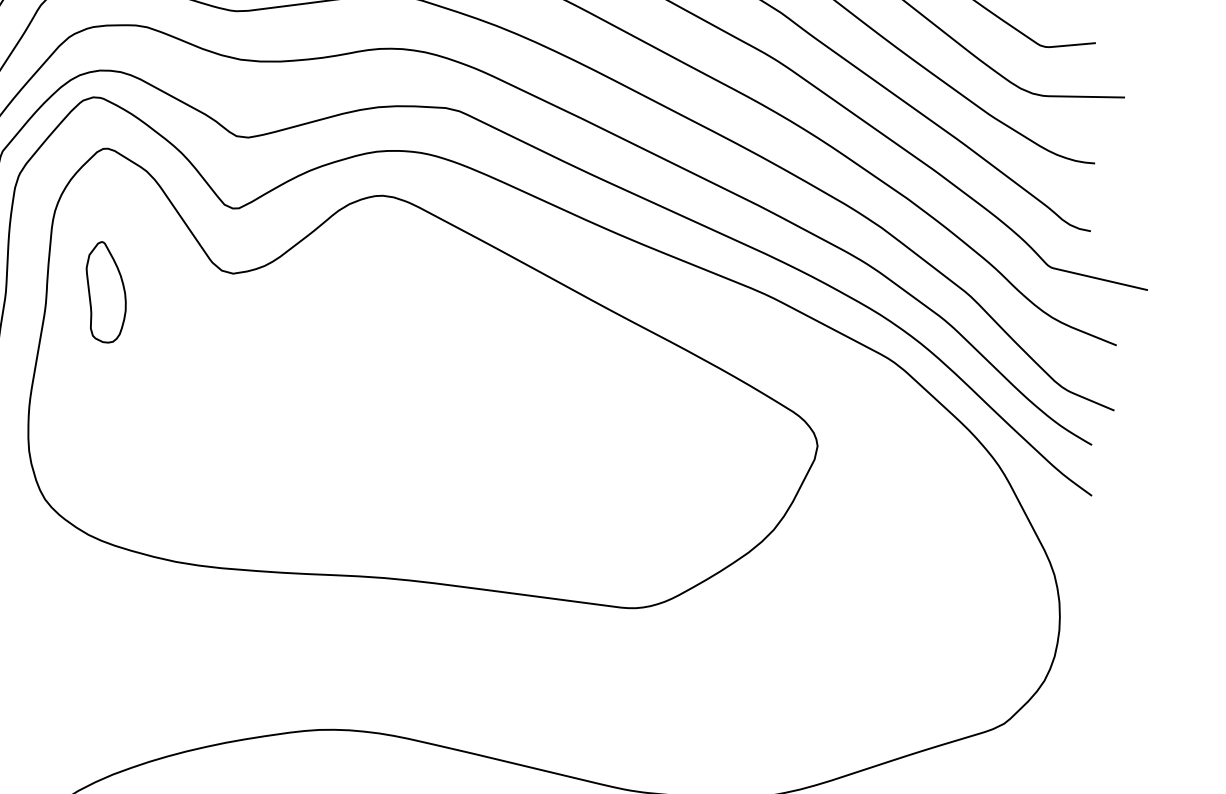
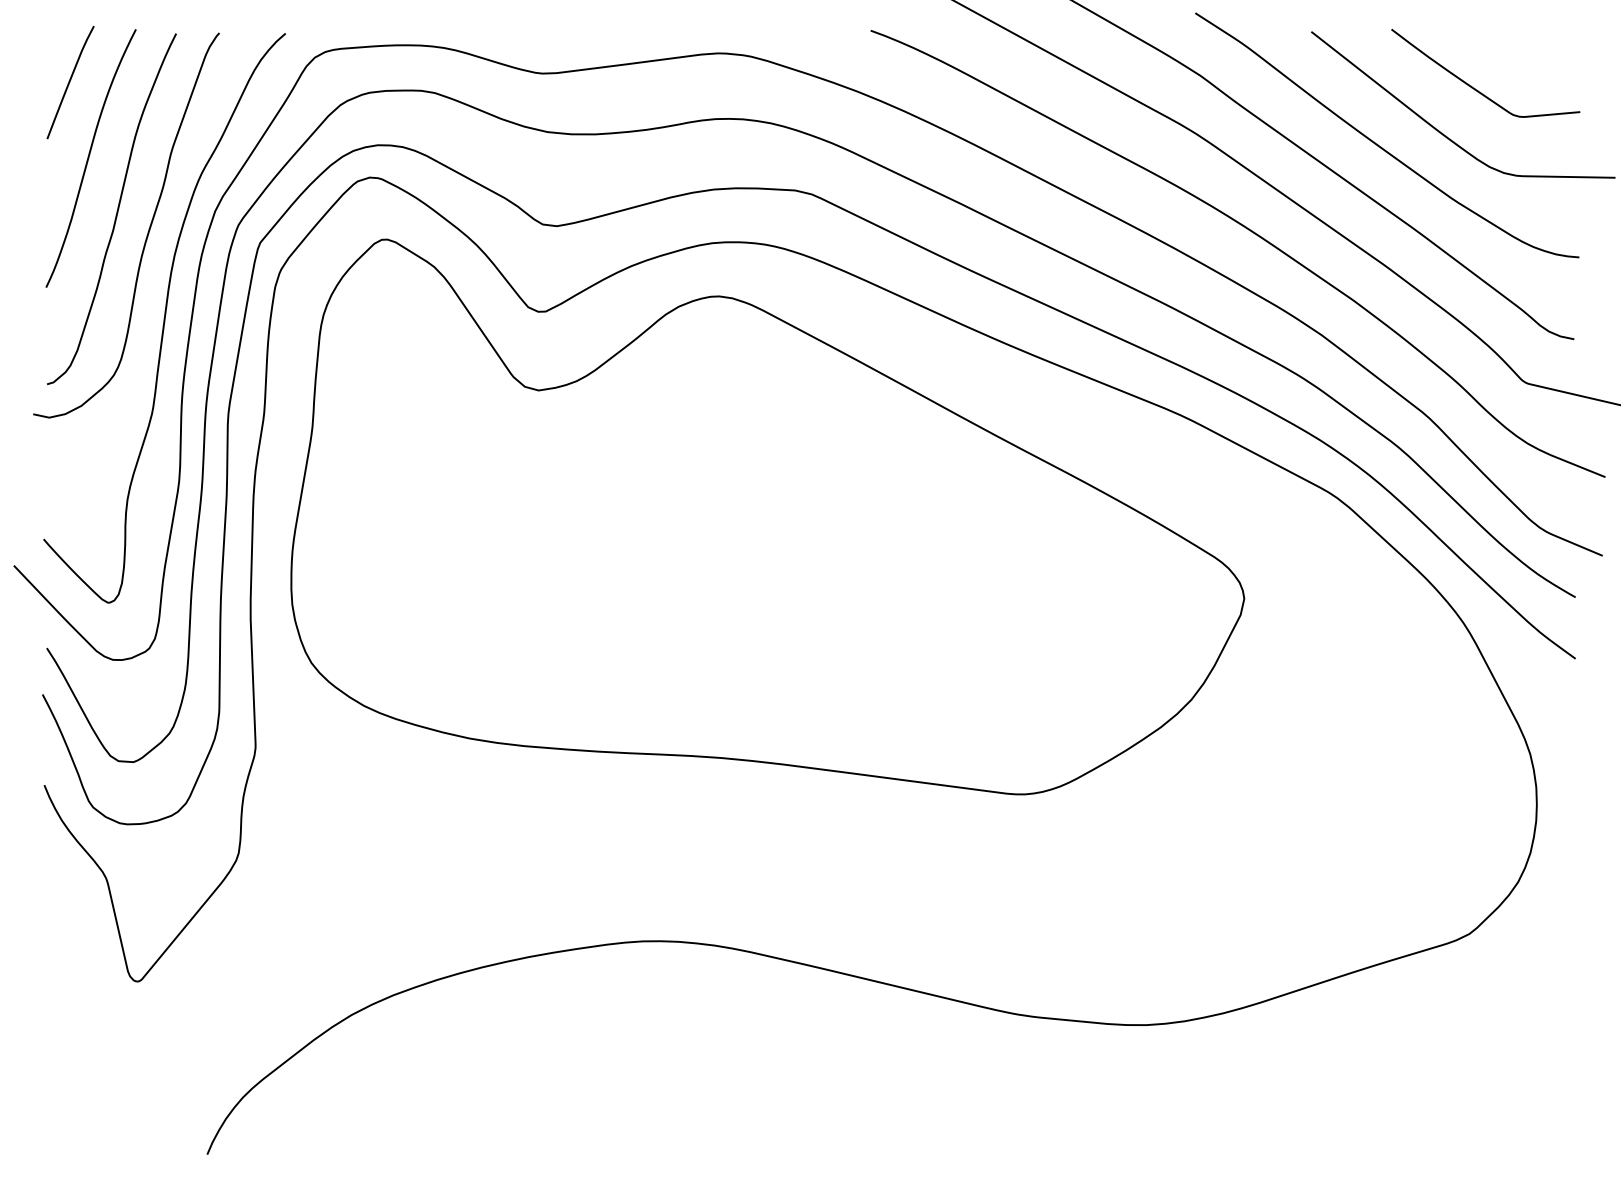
part: (105, 291) -> (384, 412), removed

